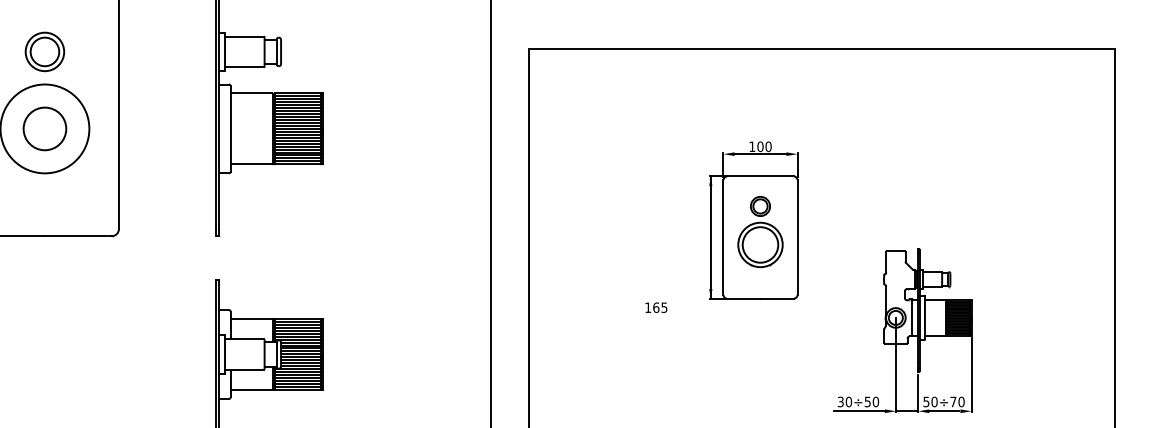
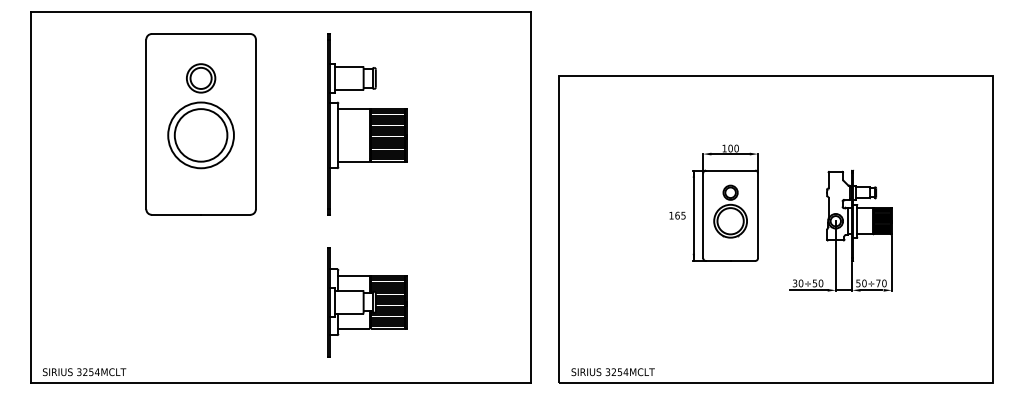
circle: (44, 129) -> (200, 135), size x1.67
text: (656, 307) -> (677, 215), moved
part: (902, 330) -> (840, 230), moved

